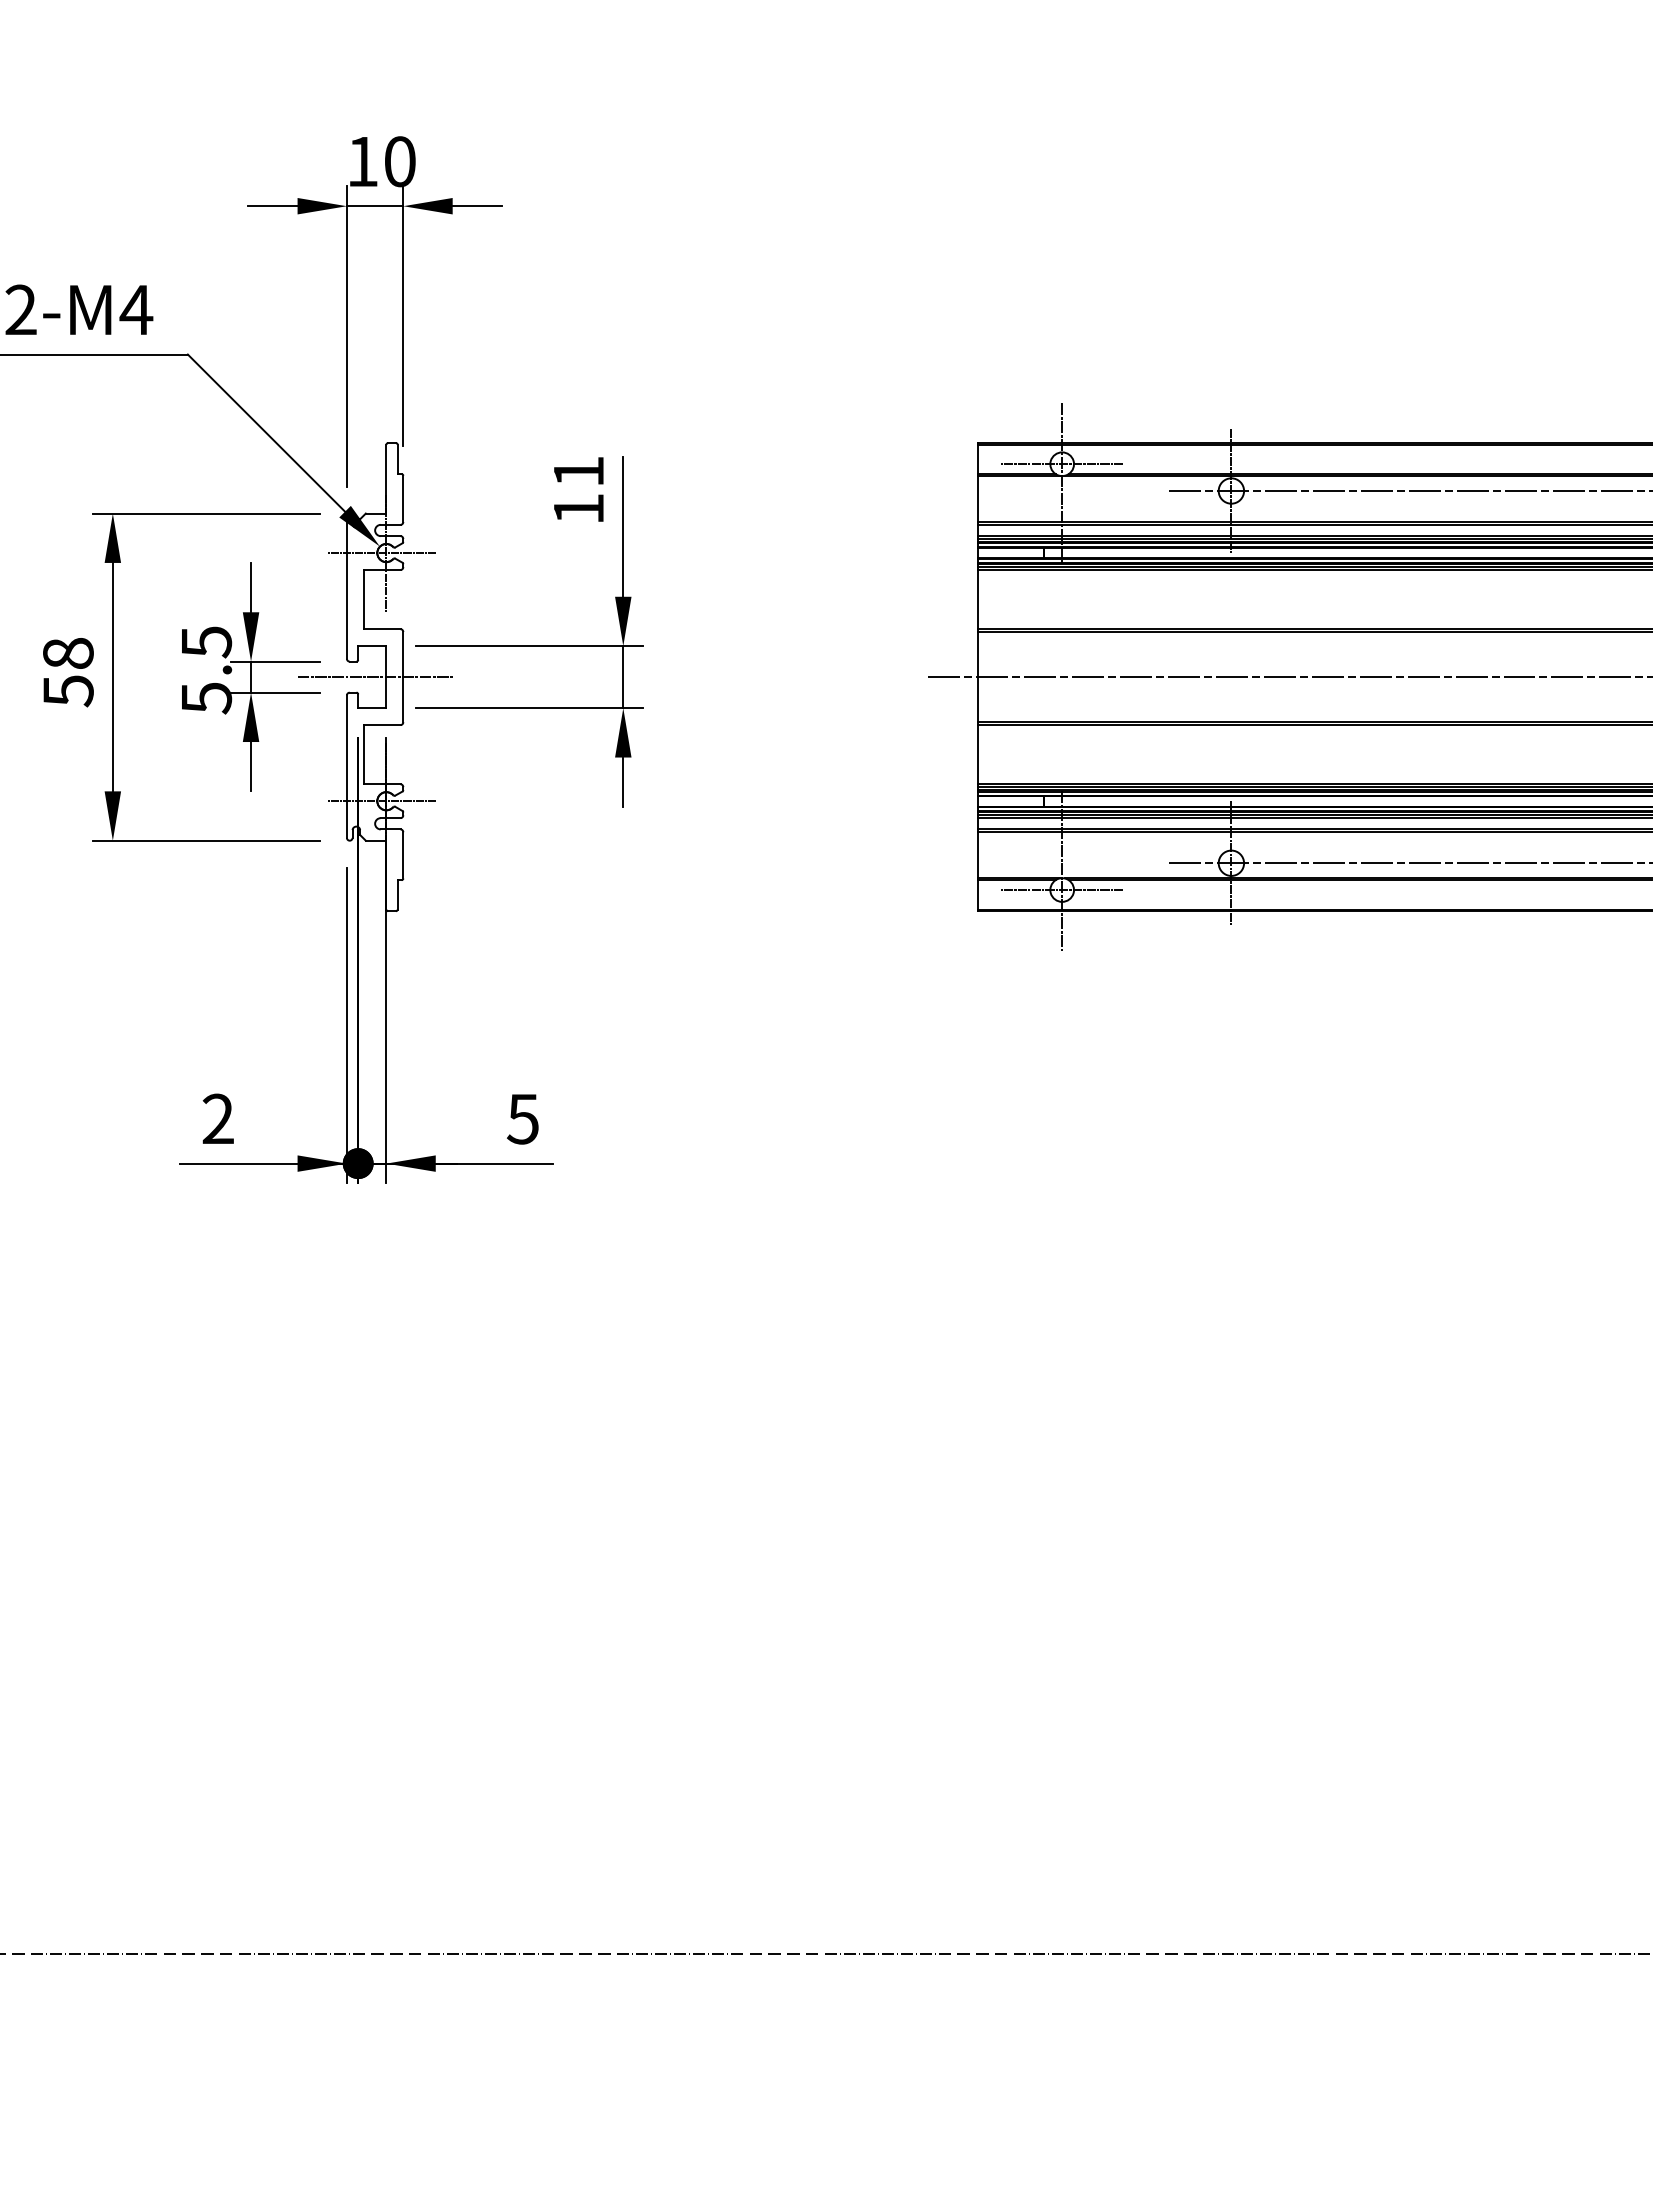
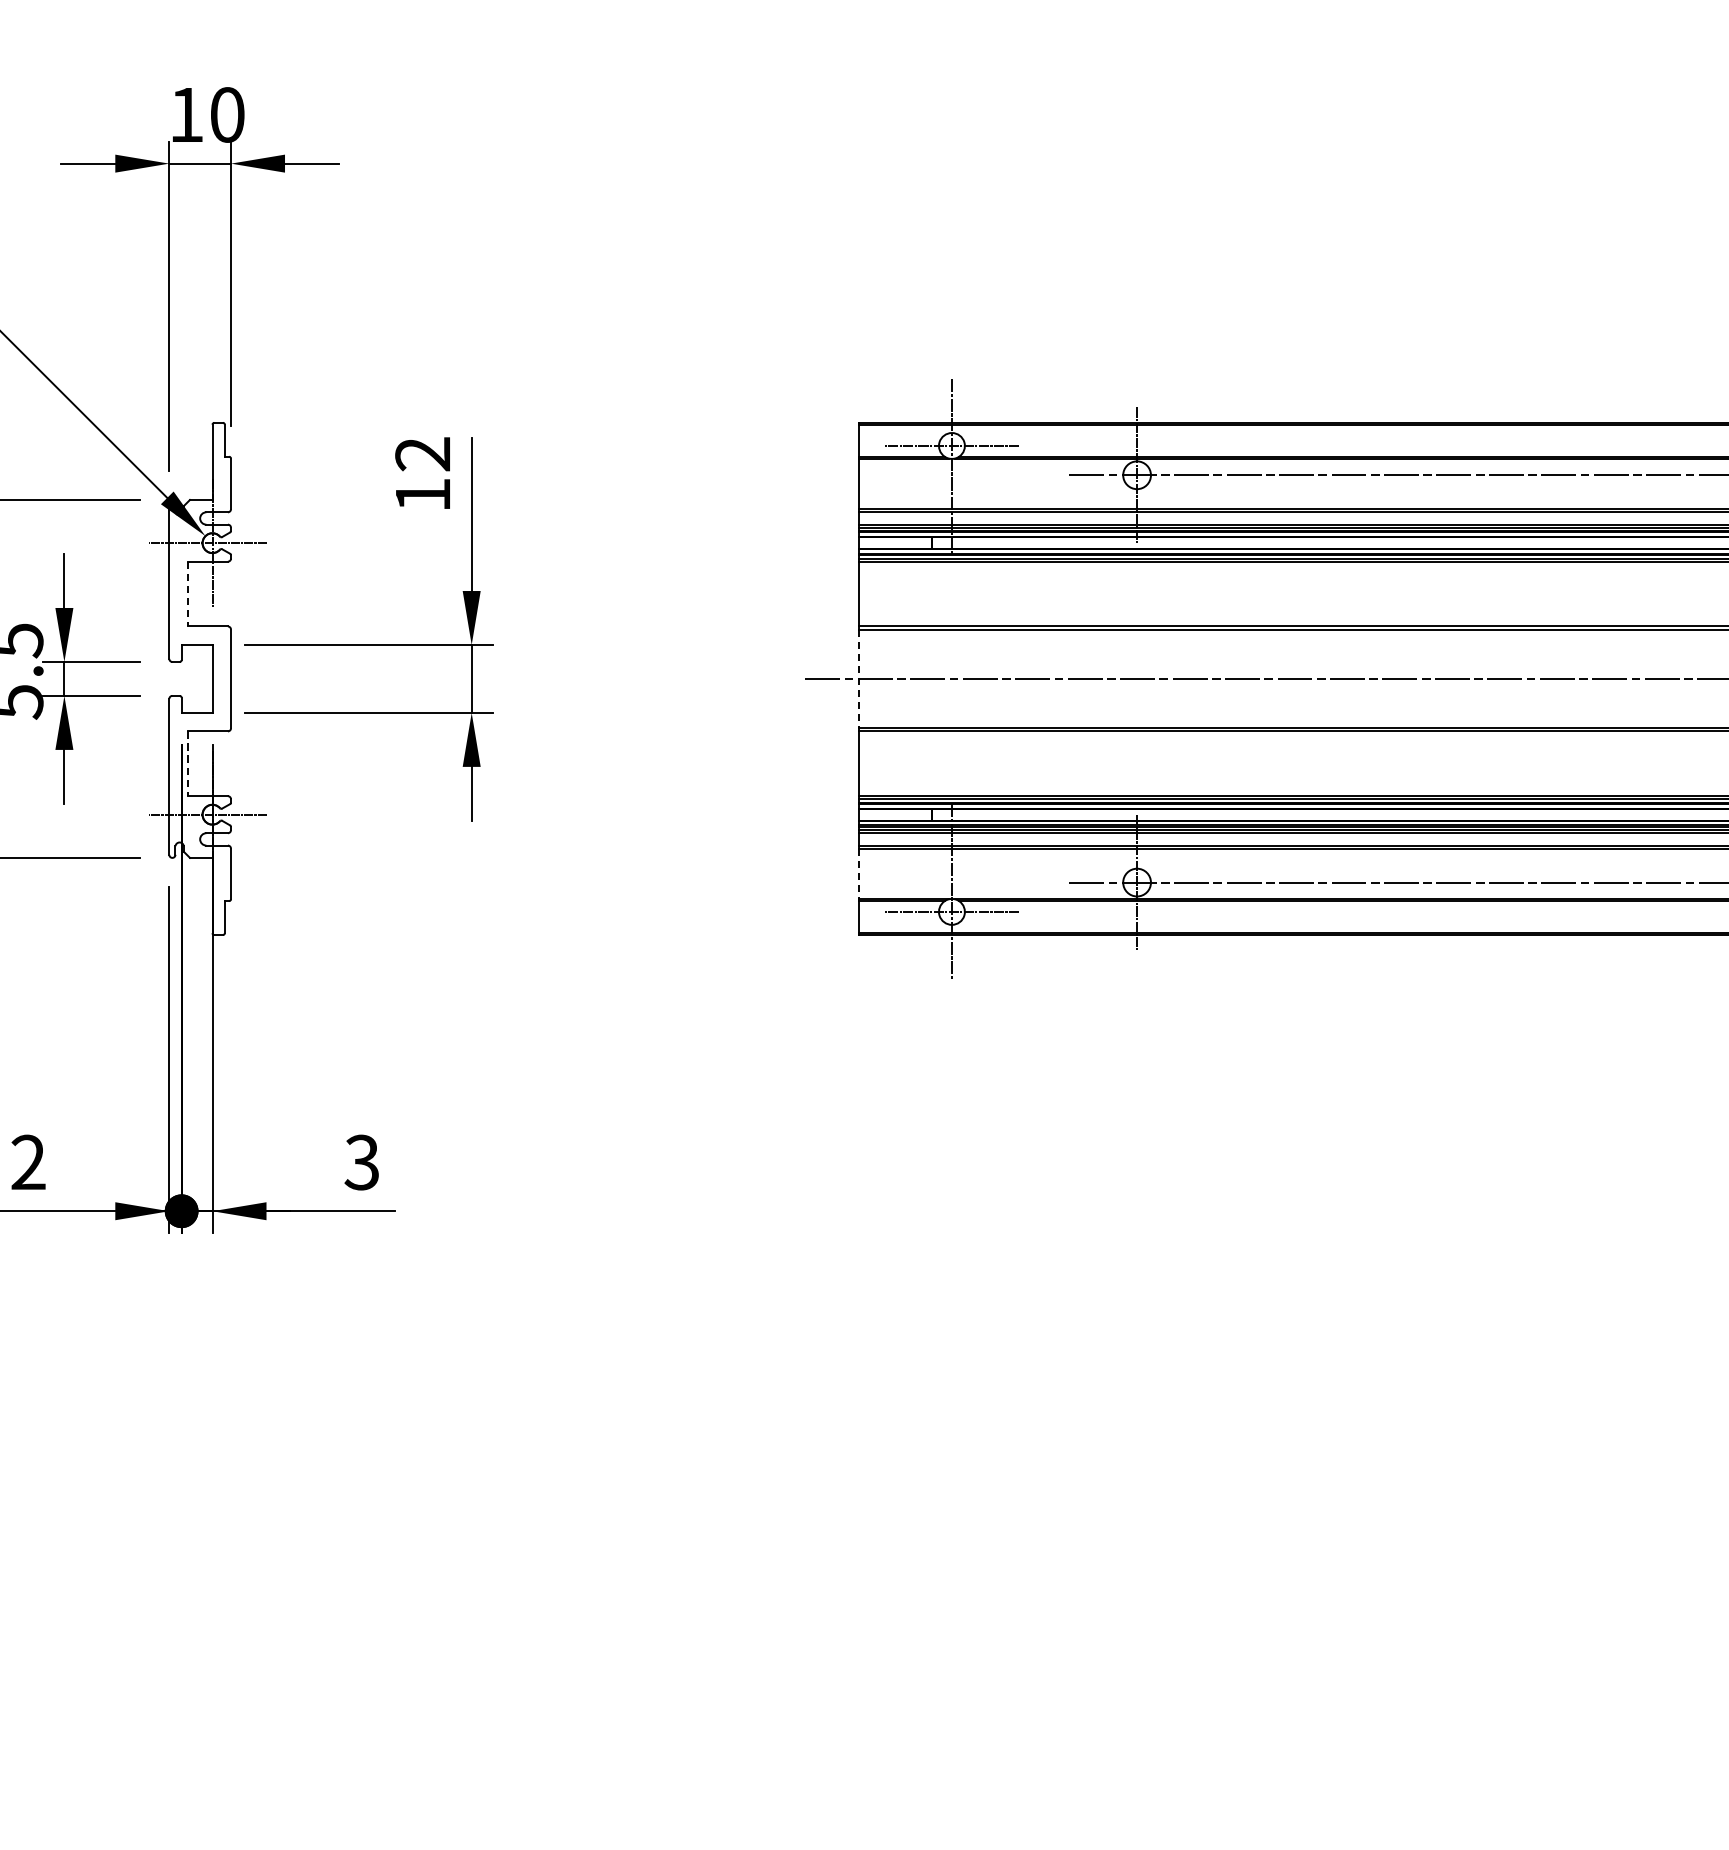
text: (578, 471) -> (422, 453), 11 -> 12
line: (363, 599) -> (187, 593), solid -> dashed
line: (374, 677) -> (199, 679), removed
line: (977, 677) -> (859, 679), solid -> dashed
line: (363, 754) -> (187, 763), solid -> dashed
line: (977, 855) -> (859, 874), solid -> dashed
text: (522, 1118) -> (361, 1161), 5 -> 3

